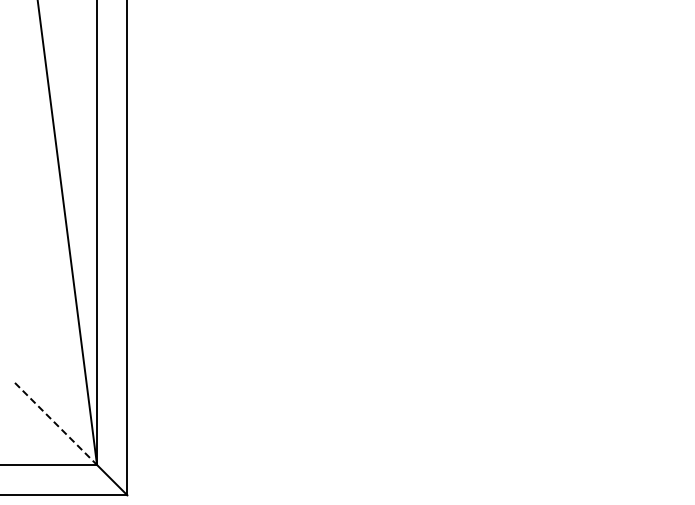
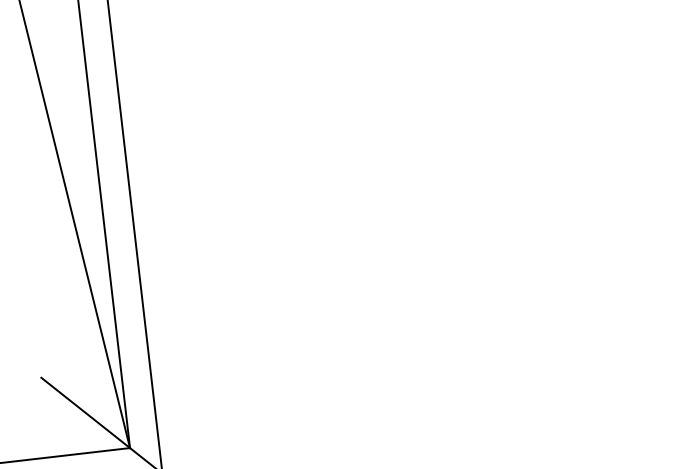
line: (56, 424) -> (86, 413), dashed -> solid

